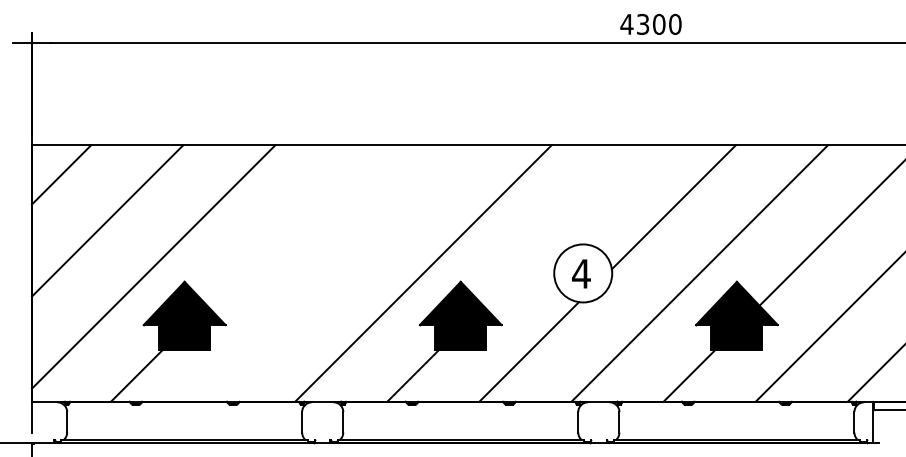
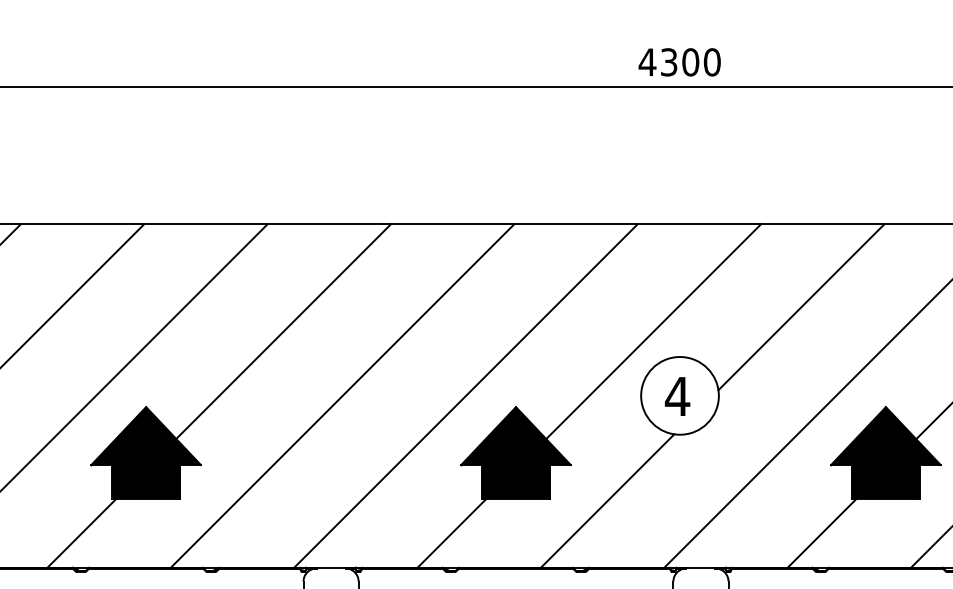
text: (650, 23) -> (679, 61), moved
line: (287, 225) -> (283, 331), added
line: (563, 225) -> (653, 331), added
line: (331, 273) -> (342, 395), added

